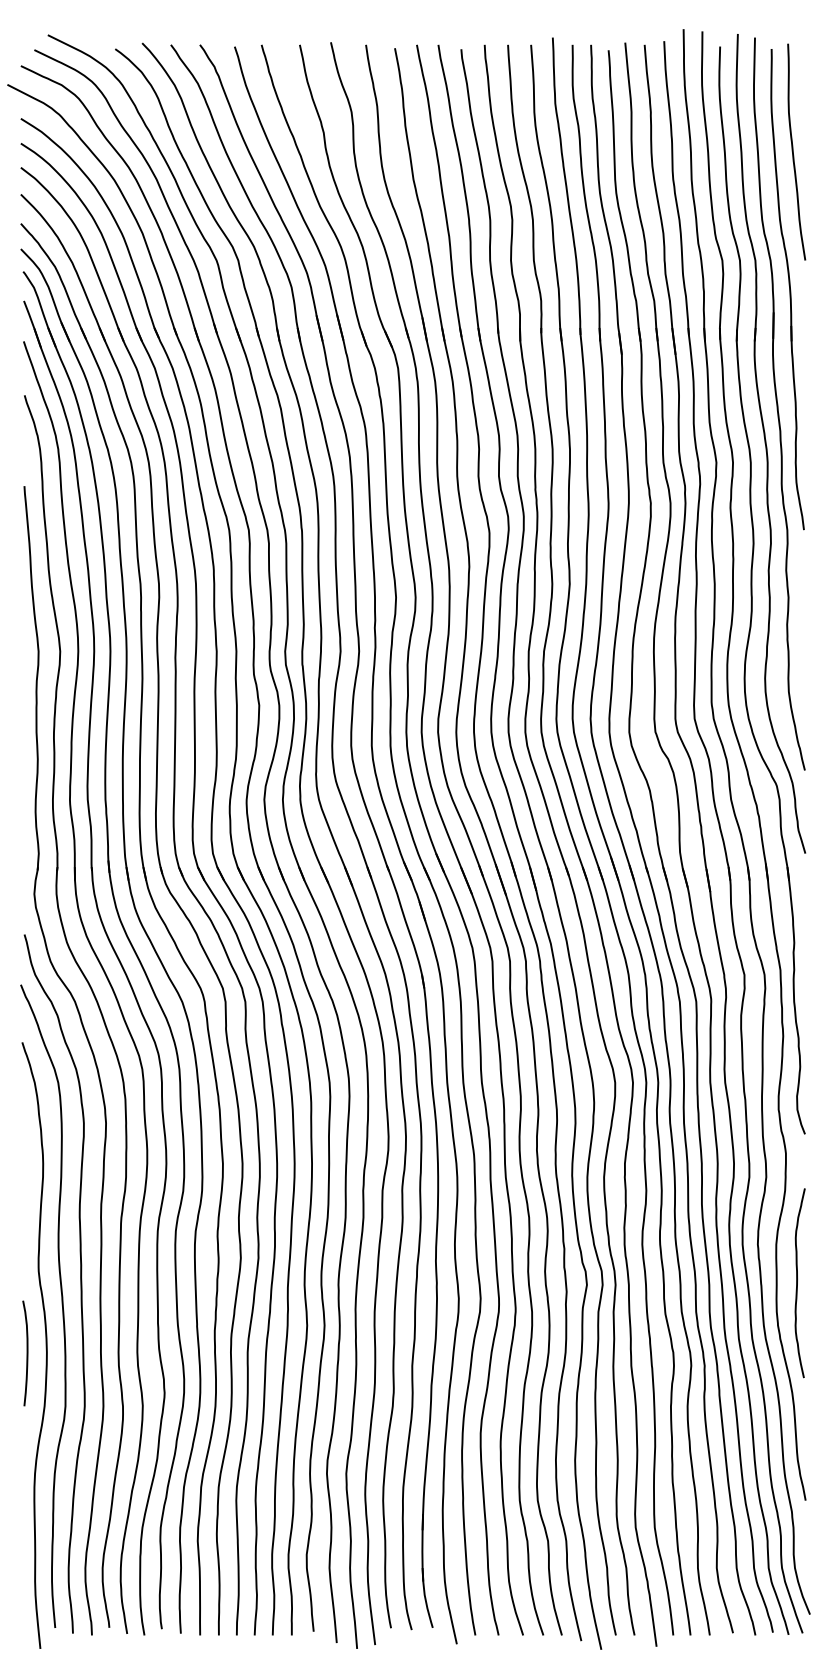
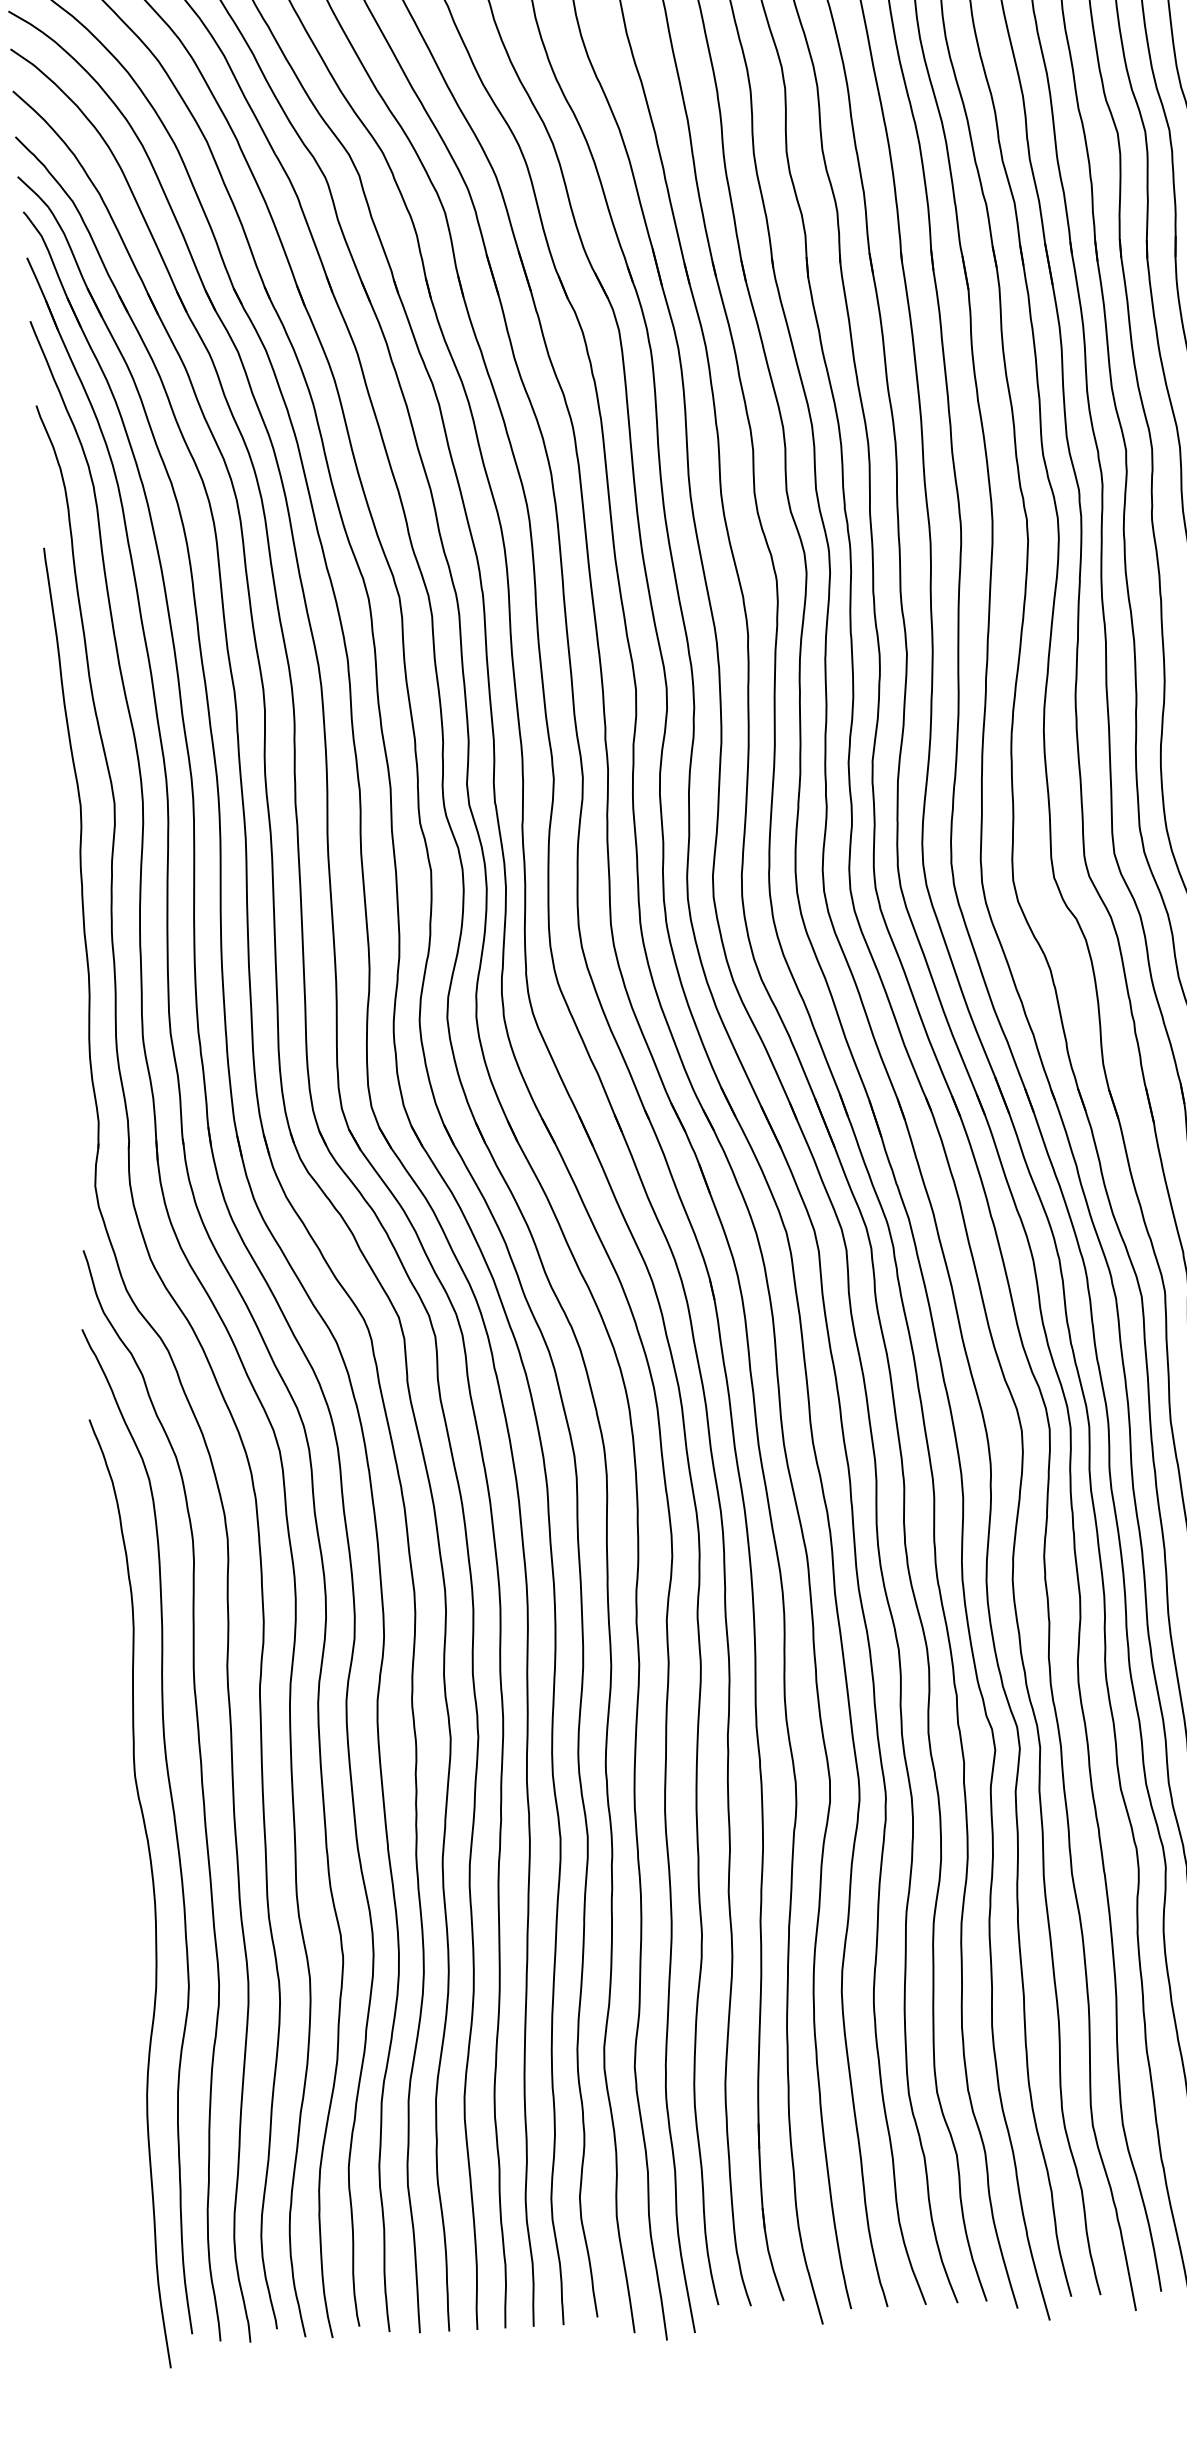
curve: (26, 1353) -> (123, 1906), removed

